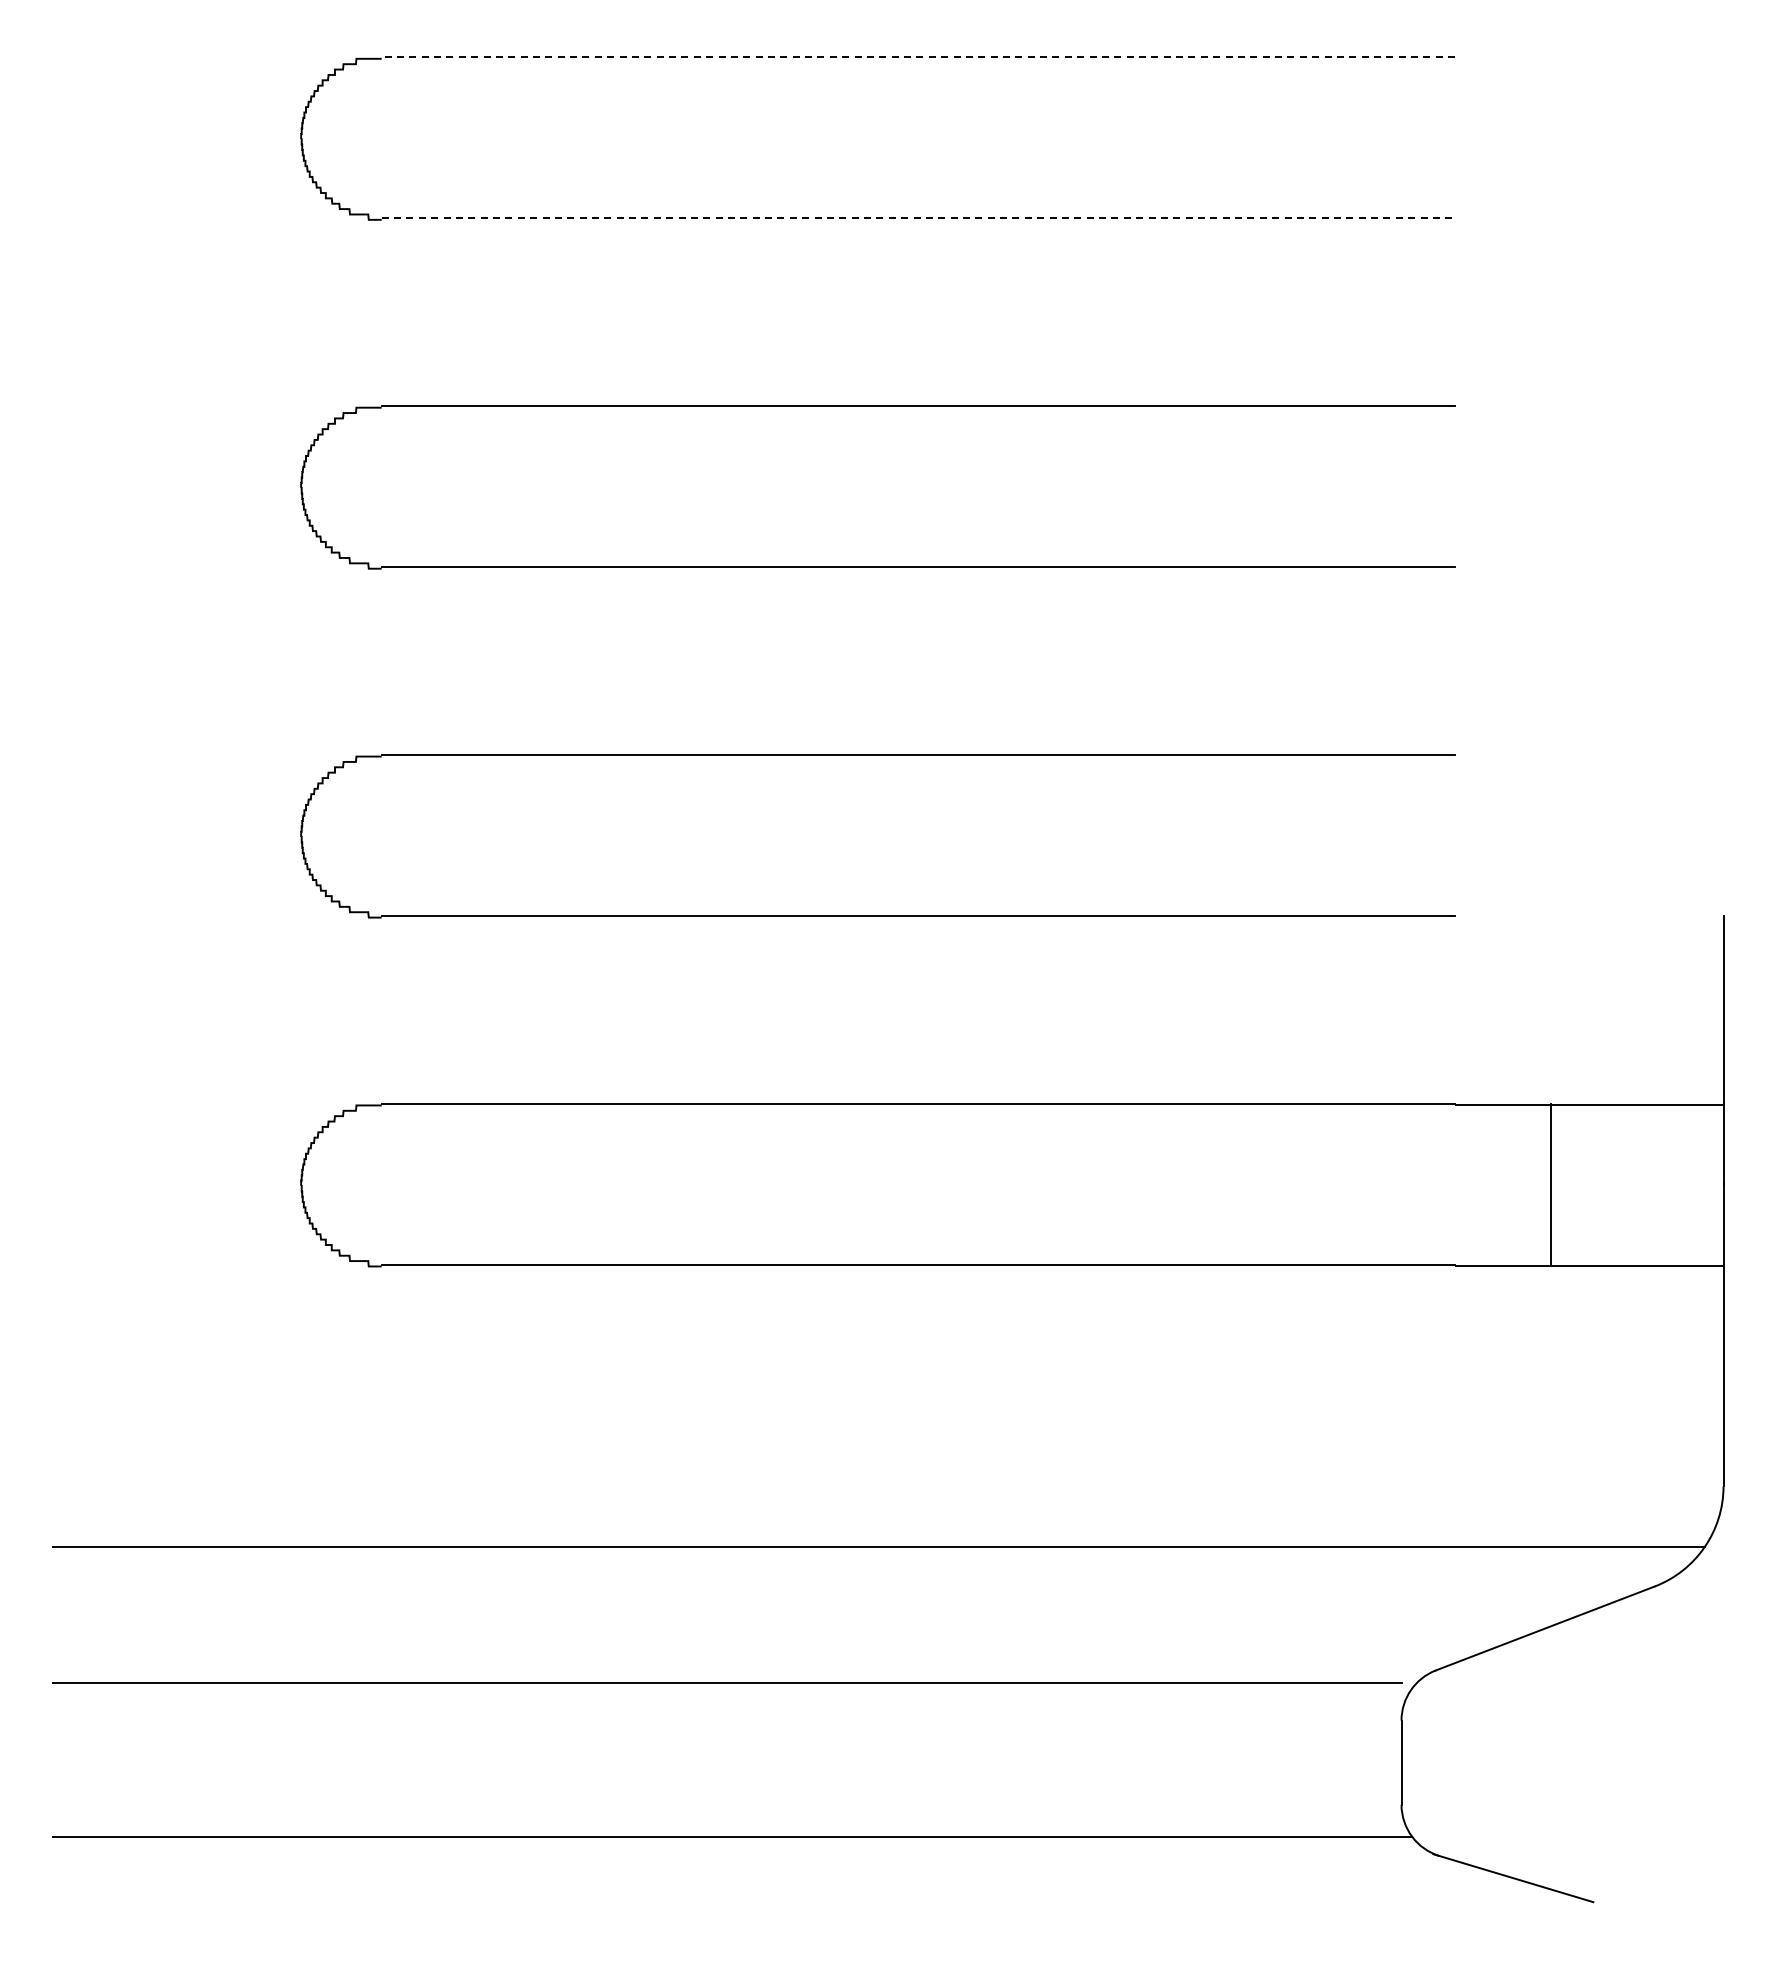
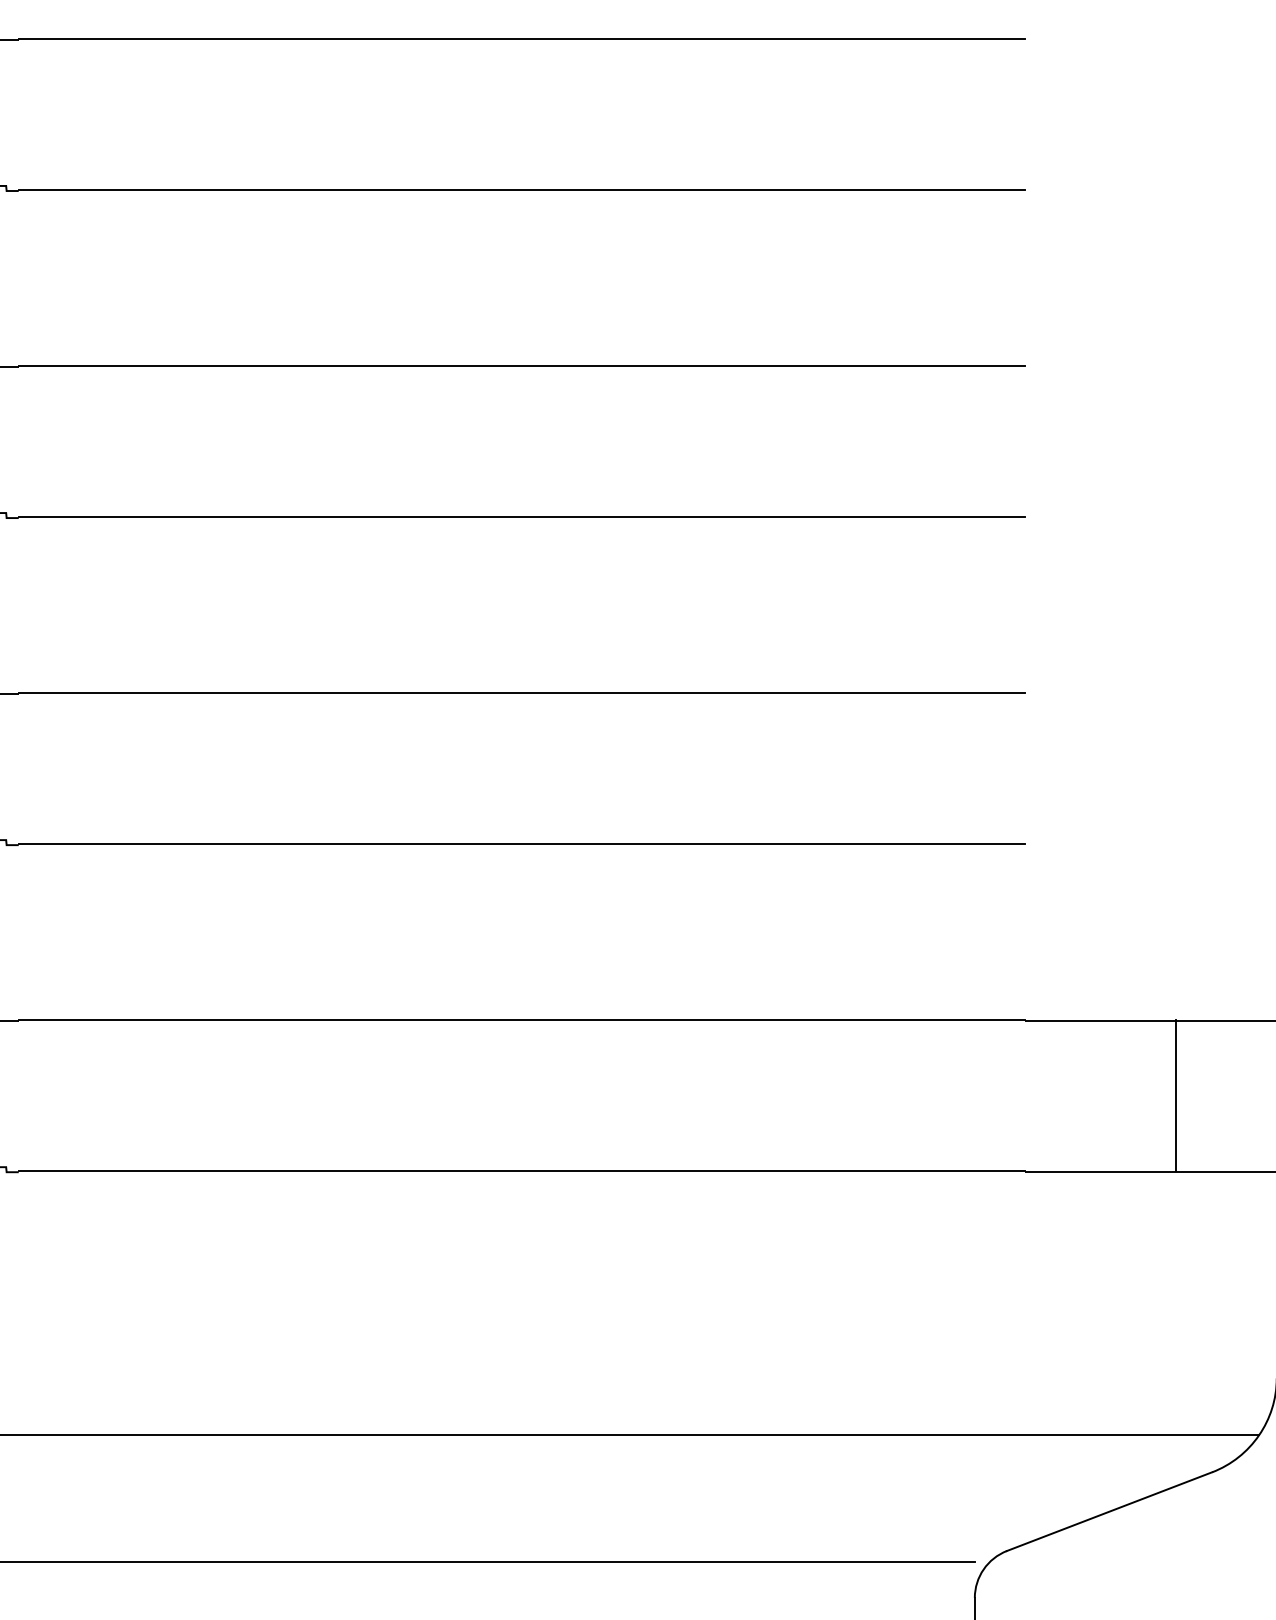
line: (918, 57) -> (522, 38), dashed -> solid
line: (918, 218) -> (522, 189), dashed -> solid
line: (1551, 1183) -> (1176, 1094), moved

